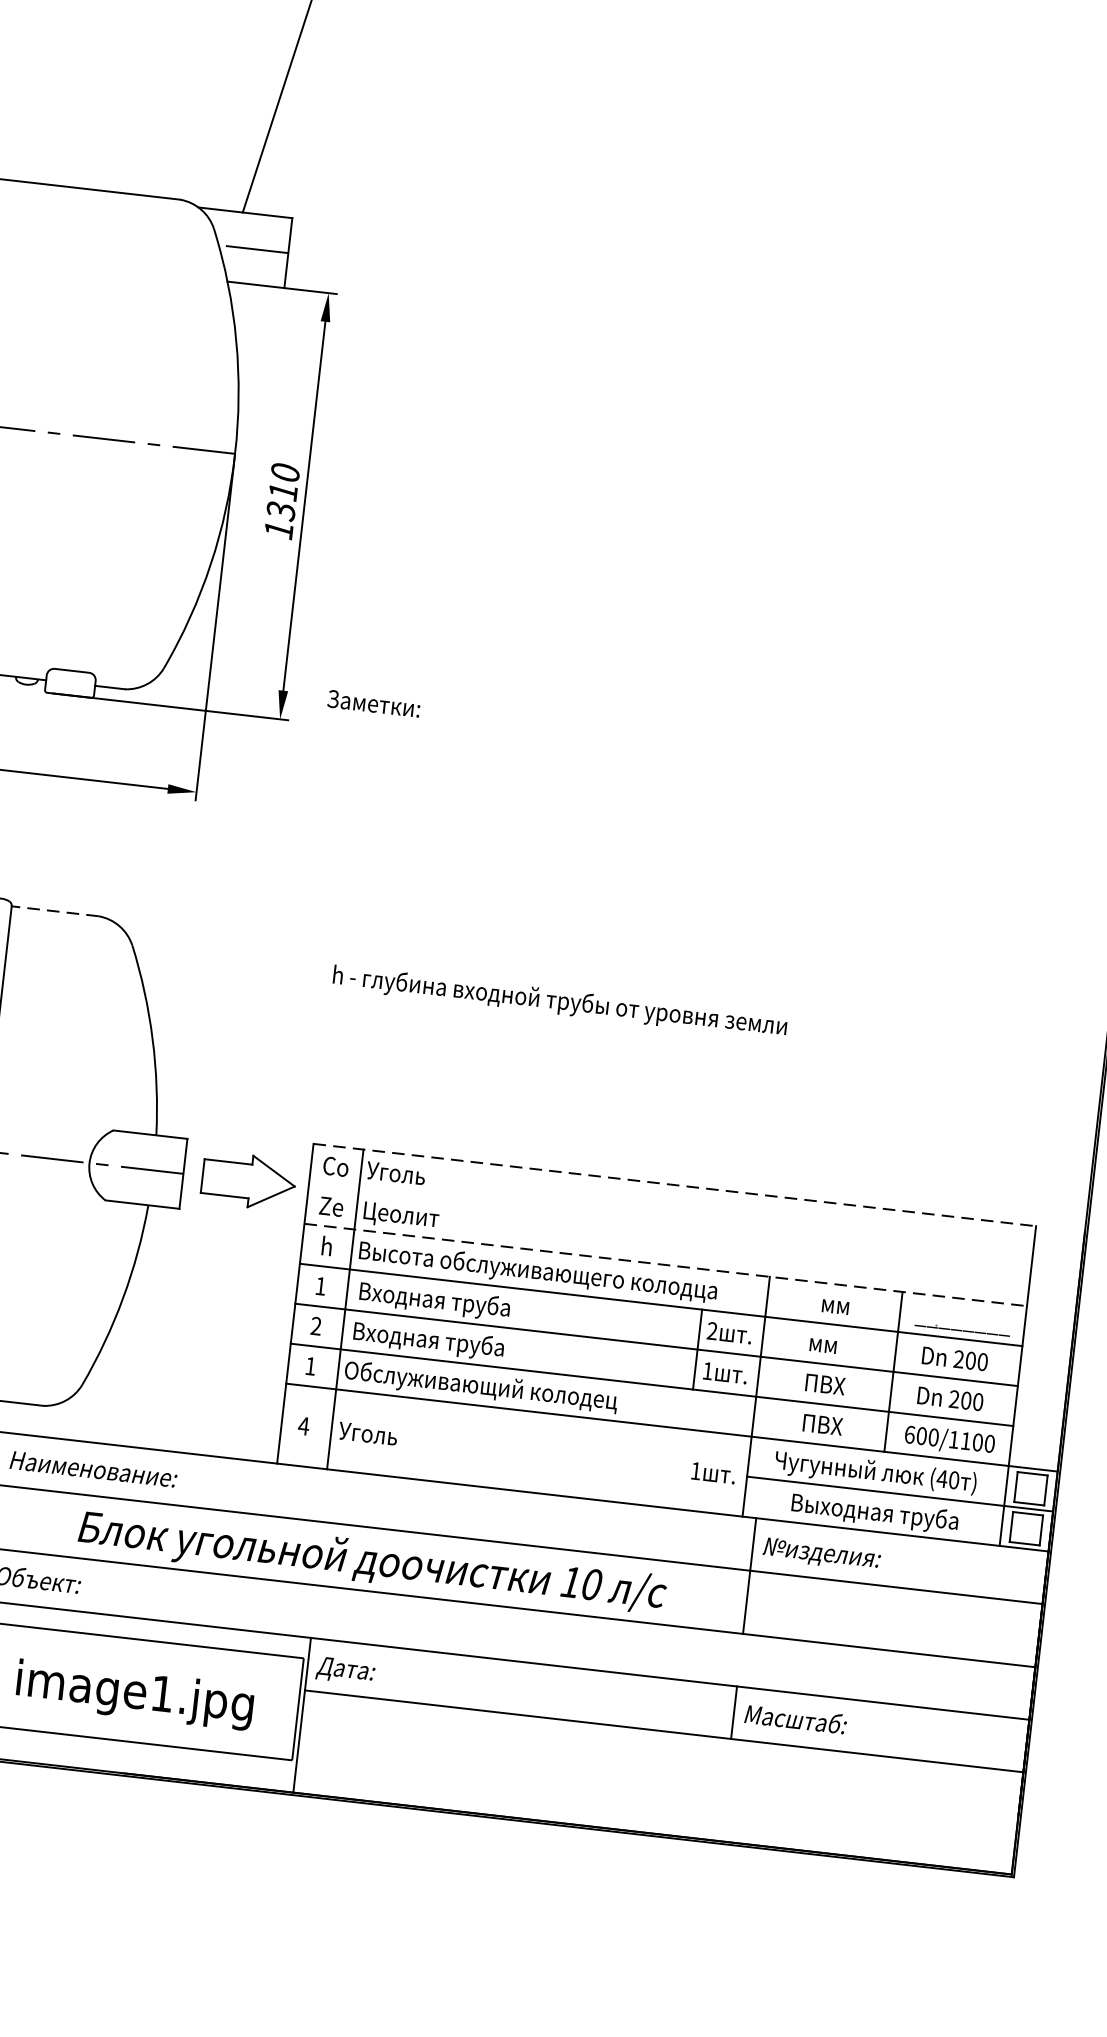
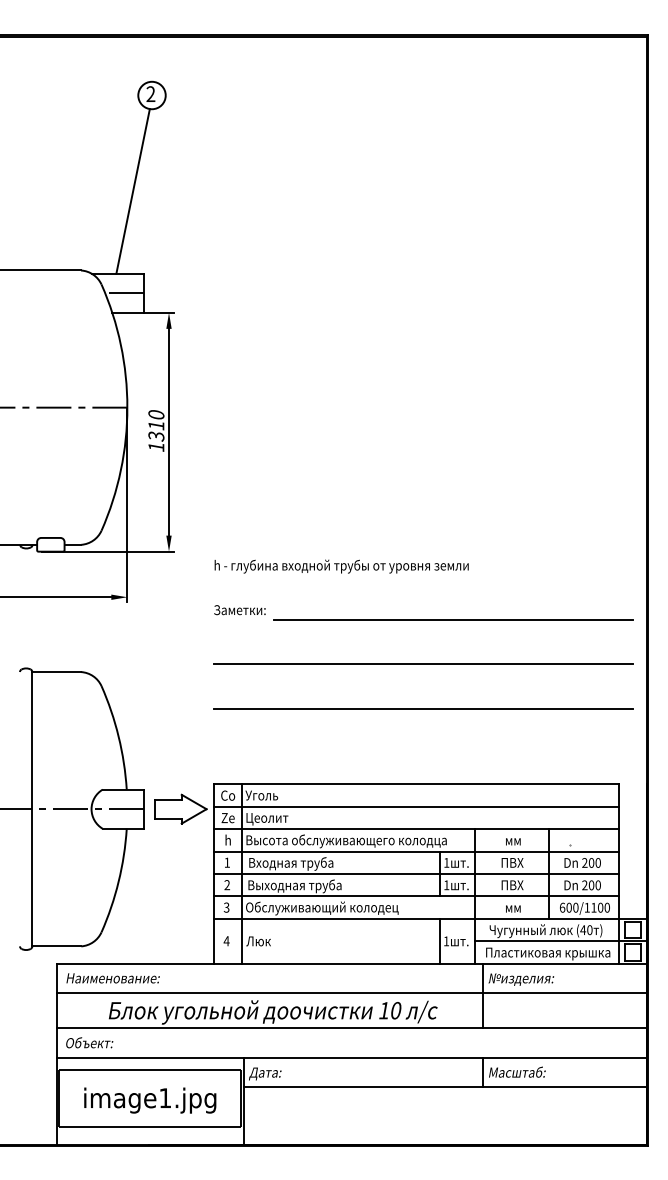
text: (373, 704) -> (239, 610), moved
line: (773, 898) -> (453, 619), added
line: (54, 912) -> (56, 672), dashed -> solid
line: (711, 972) -> (423, 664), added
text: (559, 1002) -> (341, 566), moved
line: (702, 1050) -> (423, 708), added
line: (676, 1185) -> (417, 784), dashed -> solid
line: (669, 1224) -> (416, 806), added
line: (667, 1265) -> (417, 829), dashed -> solid
text: (712, 1330) -> (446, 862), 2 -> 1
text: (443, 1343) -> (298, 886), Входная труба -> Выходная труба
text: (829, 1343) -> (512, 862), мм -> ПВХ
text: (310, 1365) -> (226, 907), 1 -> 3
text: (822, 1424) -> (513, 907), ПВХ -> мм
text: (367, 1433) -> (262, 941), Уголь -> Люк
line: (683, 1468) -> (439, 940), added
text: (875, 1513) -> (548, 953), Выходная труба -> Пластиковая крышка

